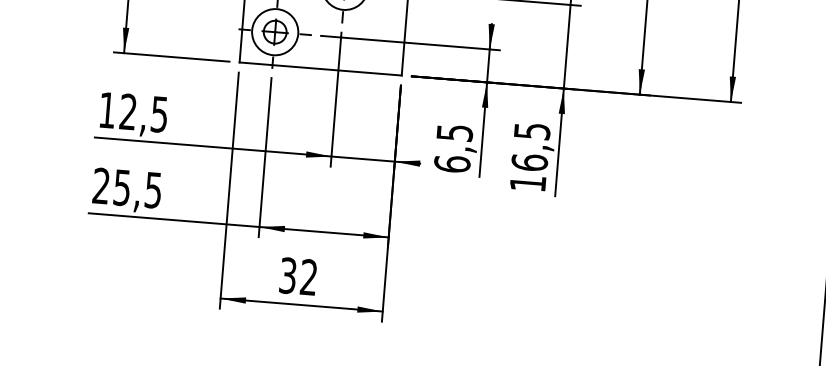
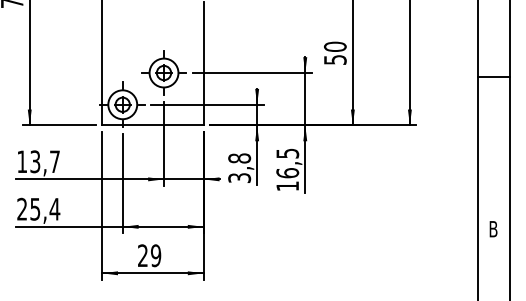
text: (143, 112) -> (44, 161), 12,5 -> 13,7
text: (453, 148) -> (239, 168), 6,5 -> 3,8
text: (152, 190) -> (54, 209), 25,5 -> 25,4
text: (298, 276) -> (149, 255), 32 -> 29

